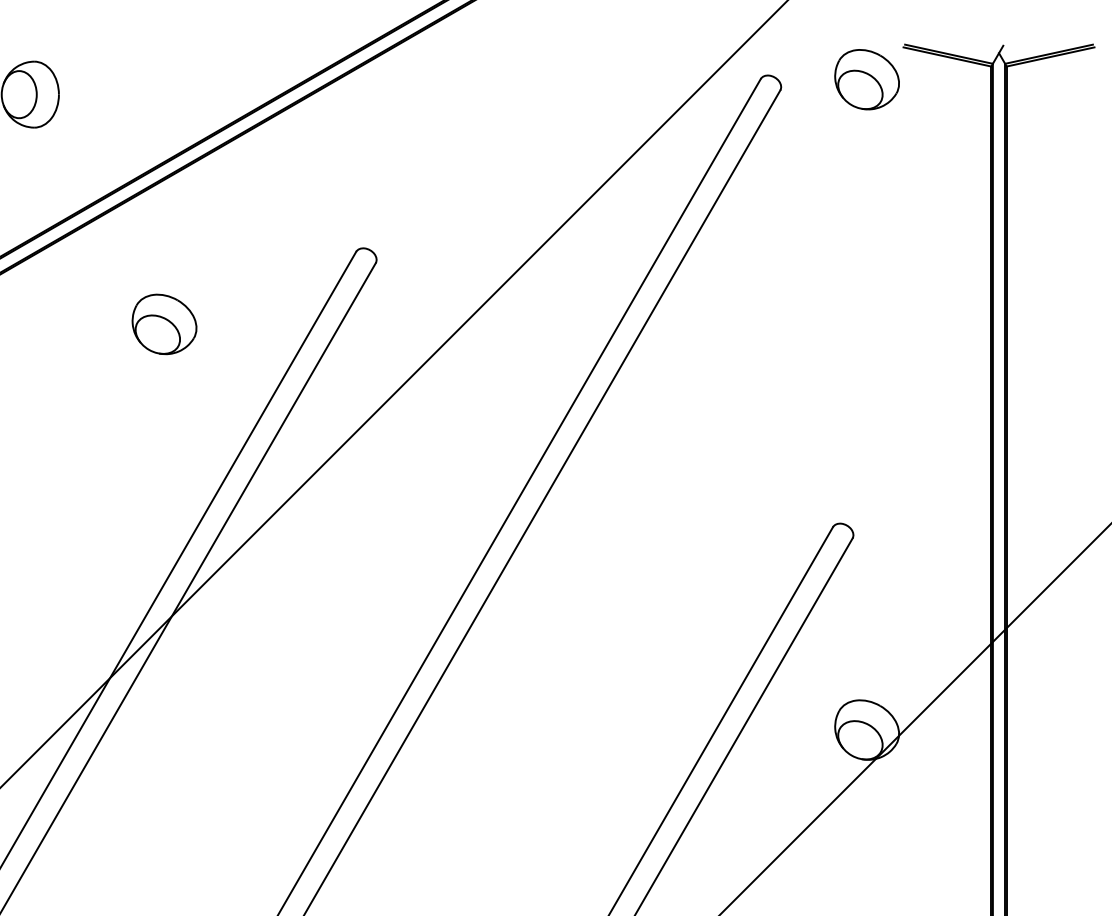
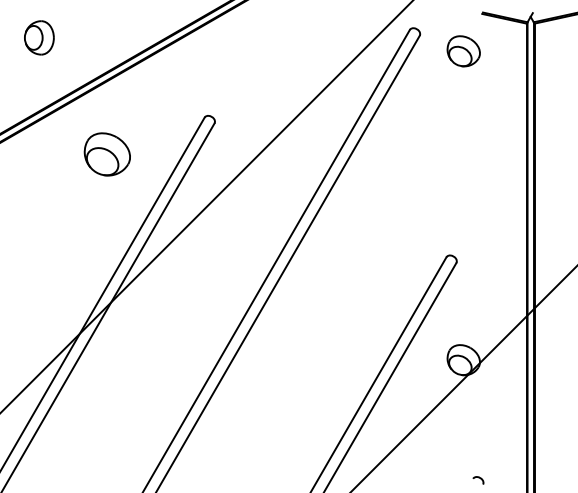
part: (866, 80) -> (463, 51), moved
part: (164, 324) -> (107, 154), size x1.4

